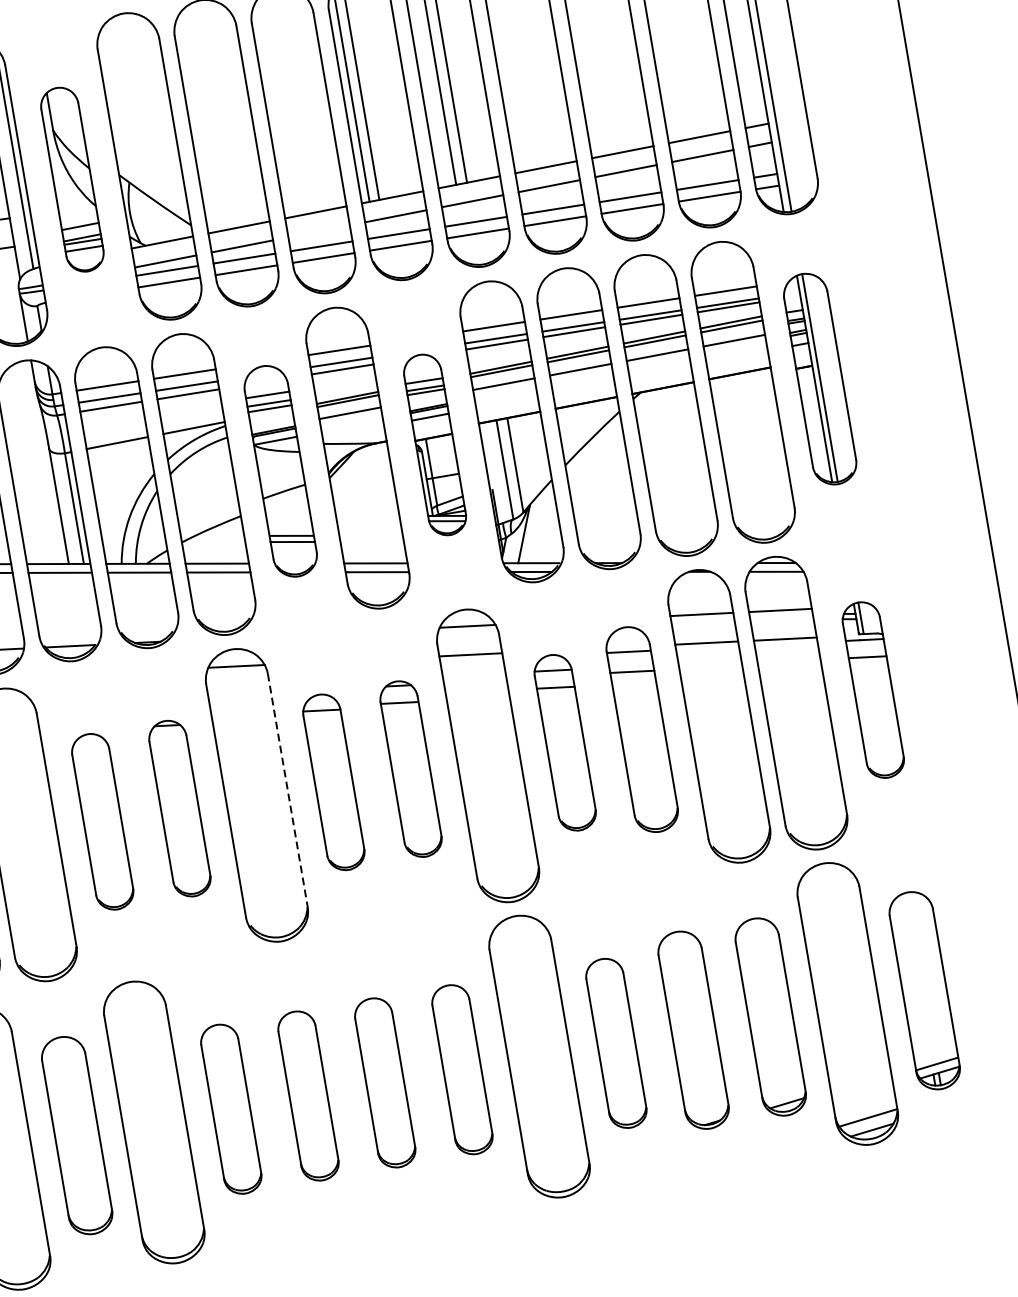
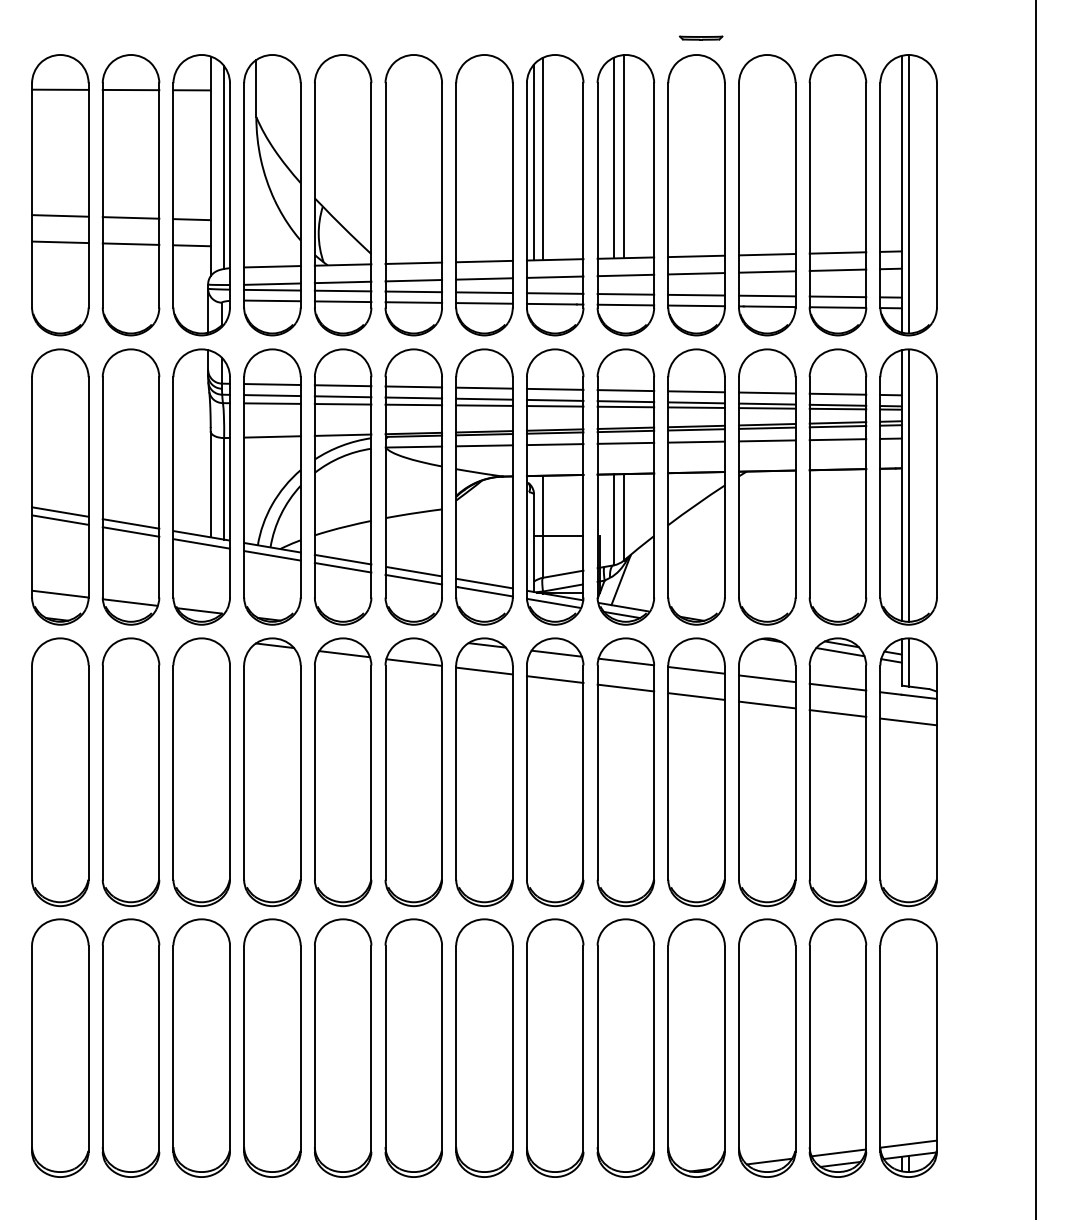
part: (72, 179) -> (272, 195), size x1.67
line: (319, 230) -> (484, 278), added
part: (819, 378) -> (908, 486), size x1.43
part: (435, 444) -> (555, 486), size x1.67
part: (280, 470) -> (413, 486), size x1.43
part: (873, 690) -> (908, 772), size x1.67
part: (642, 729) -> (696, 772), size x1.43
part: (564, 743) -> (625, 772), size x1.67
part: (411, 769) -> (484, 772), size x1.67
part: (333, 782) -> (413, 772), size x1.67
line: (288, 791) -> (371, 773), dashed -> solid
part: (179, 808) -> (272, 772), size x1.67
part: (102, 822) -> (201, 772), size x1.67
part: (924, 990) -> (908, 1047), size x1.43
part: (770, 1016) -> (767, 1047), size x1.43
part: (693, 1029) -> (696, 1047), size x1.43
part: (615, 1042) -> (625, 1047), size x1.67
part: (462, 1069) -> (484, 1047), size x1.67
part: (384, 1082) -> (413, 1047), size x1.67
part: (308, 1095) -> (343, 1047), size x1.67
part: (231, 1108) -> (272, 1047), size x1.67
part: (76, 1135) -> (130, 1047), size x1.43

